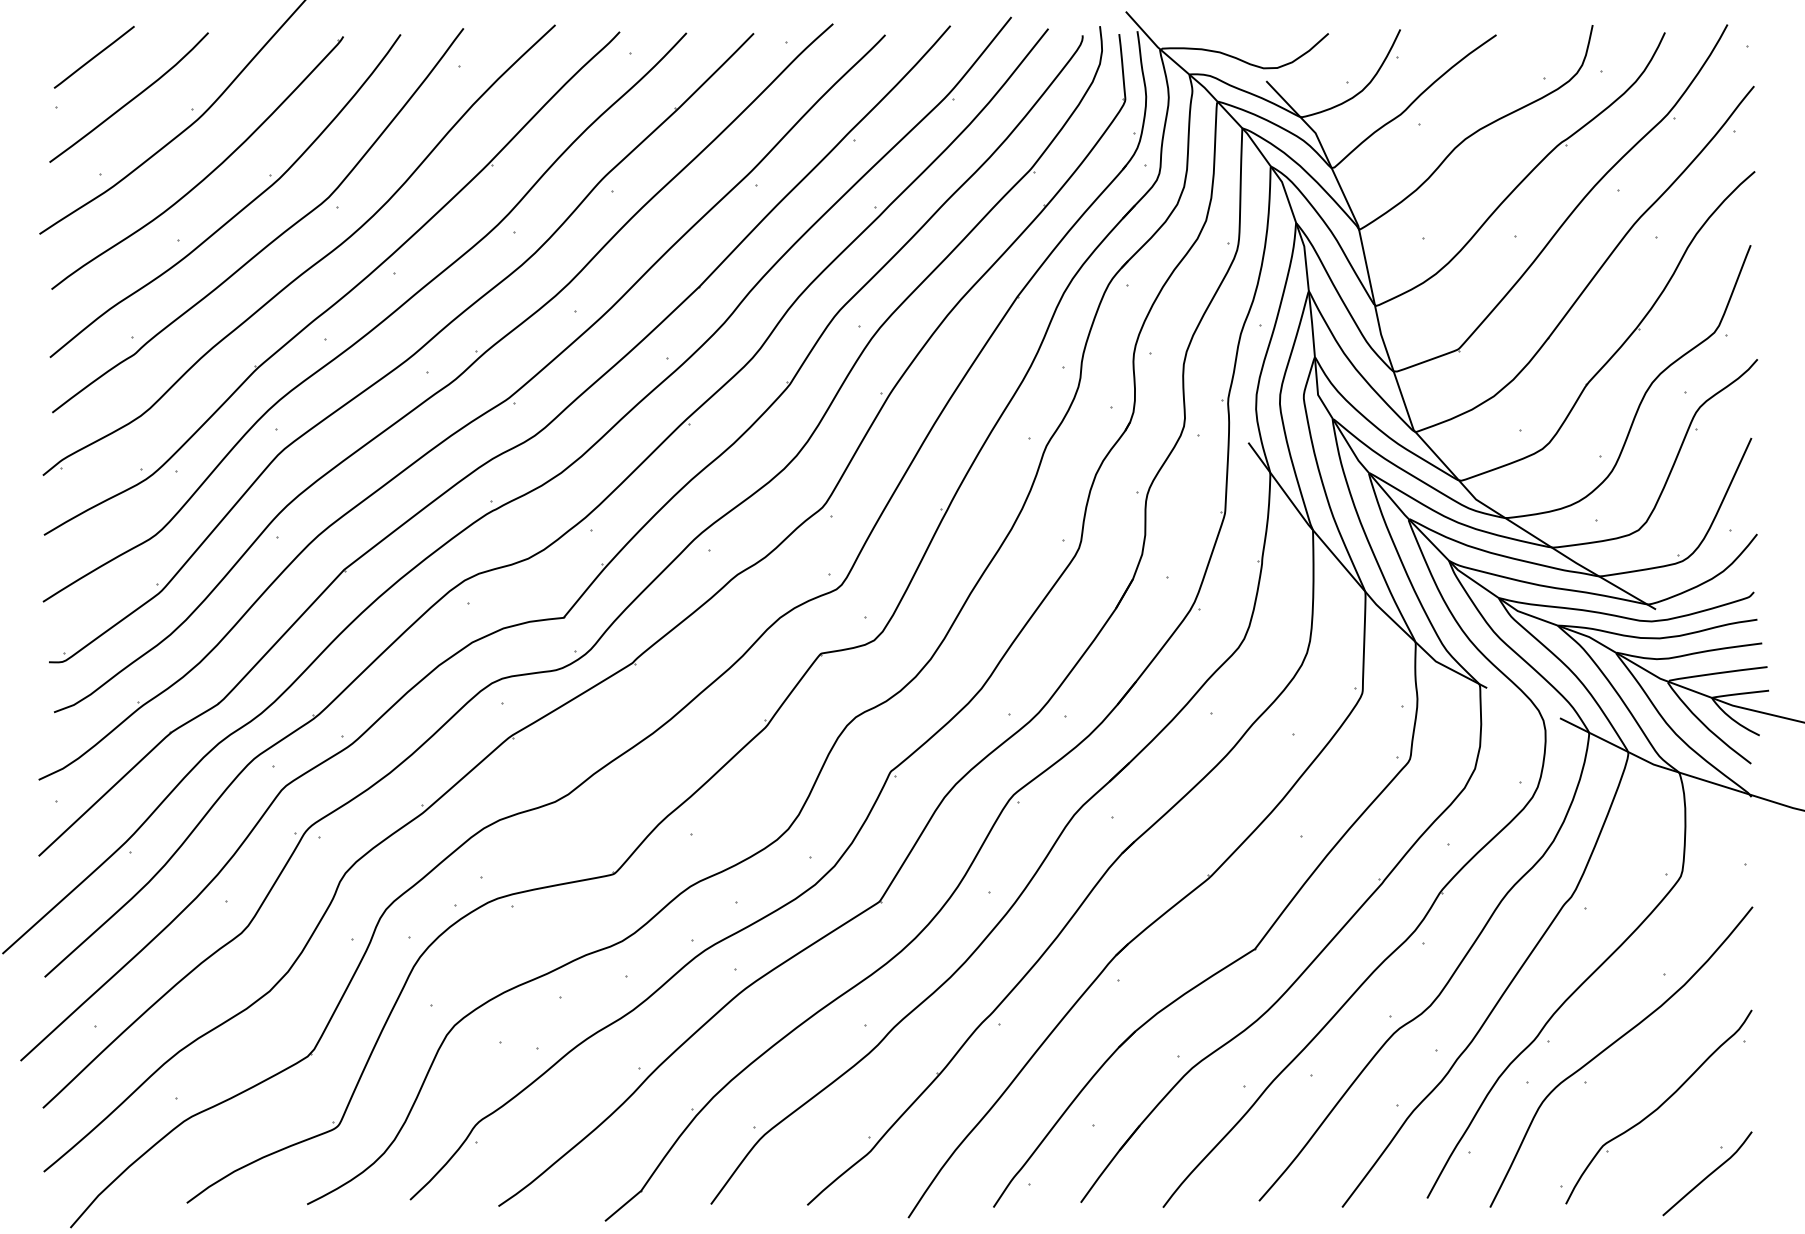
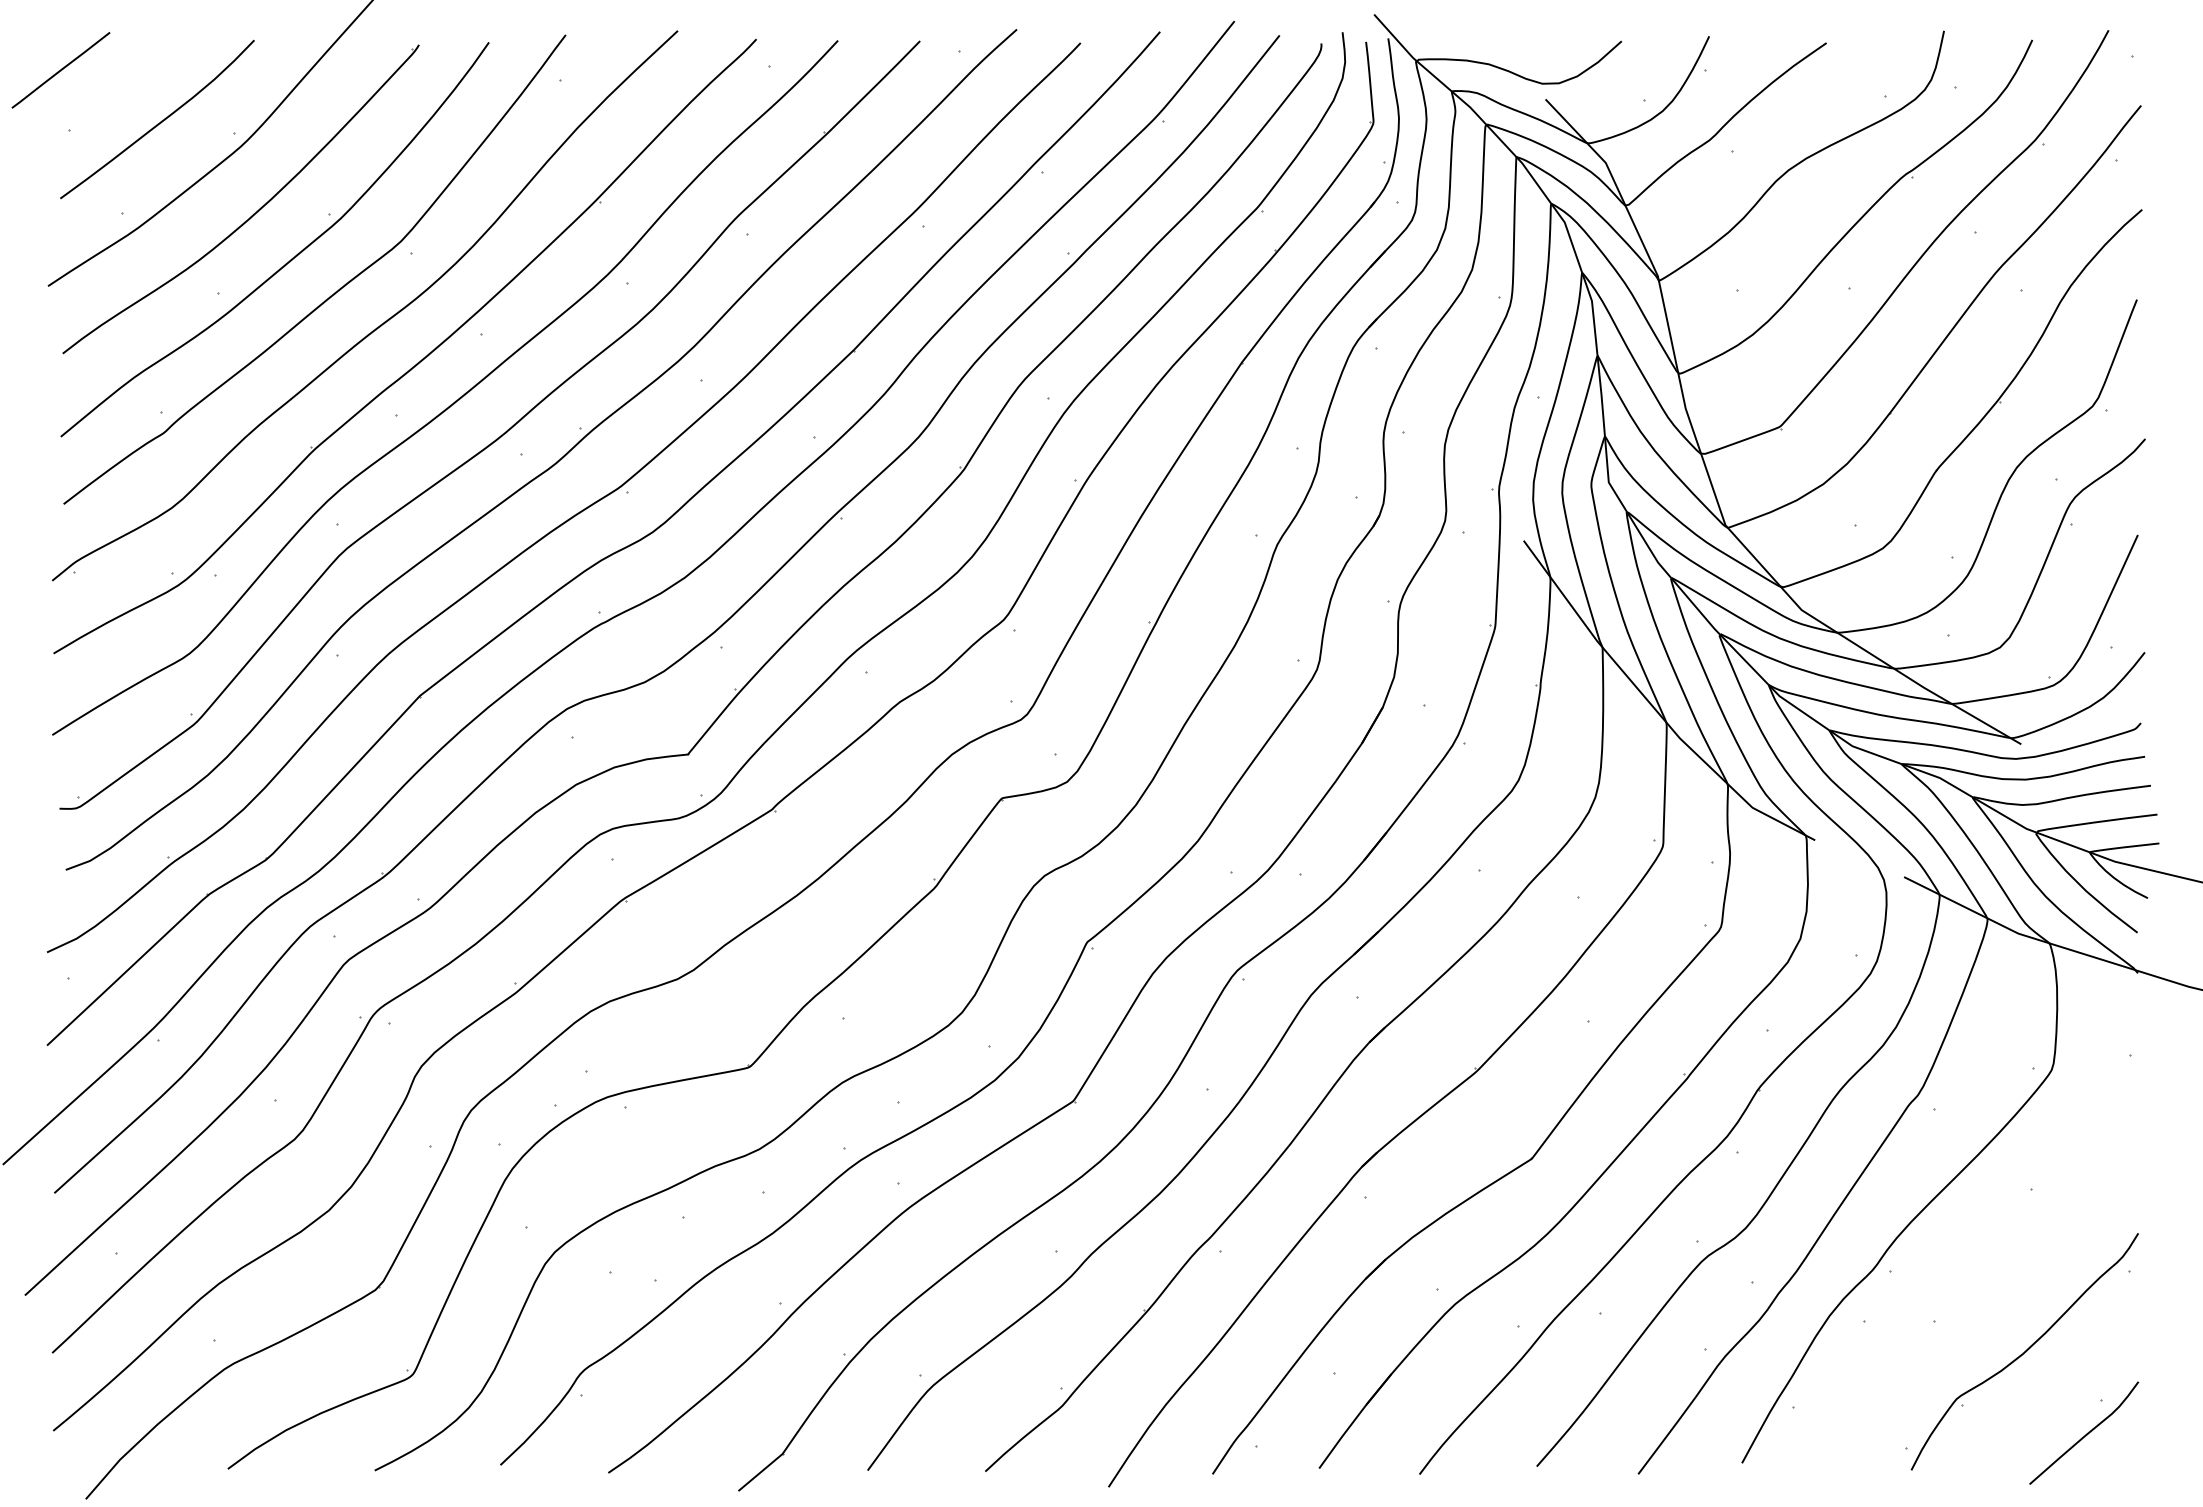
line: (93, 57) -> (60, 70), moved
curve: (1611, 1046) -> (1966, 1277), removed

